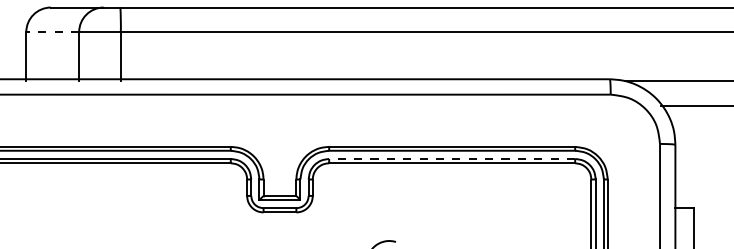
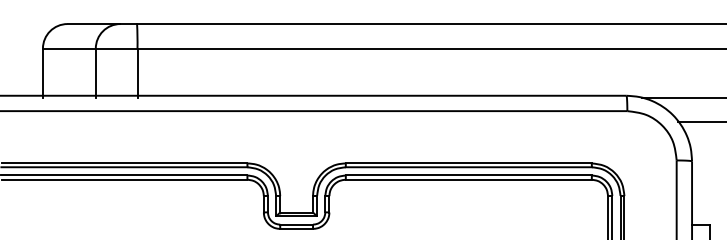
line: (52, 32) -> (69, 48), dashed -> solid
line: (451, 158) -> (468, 174), dashed -> solid

